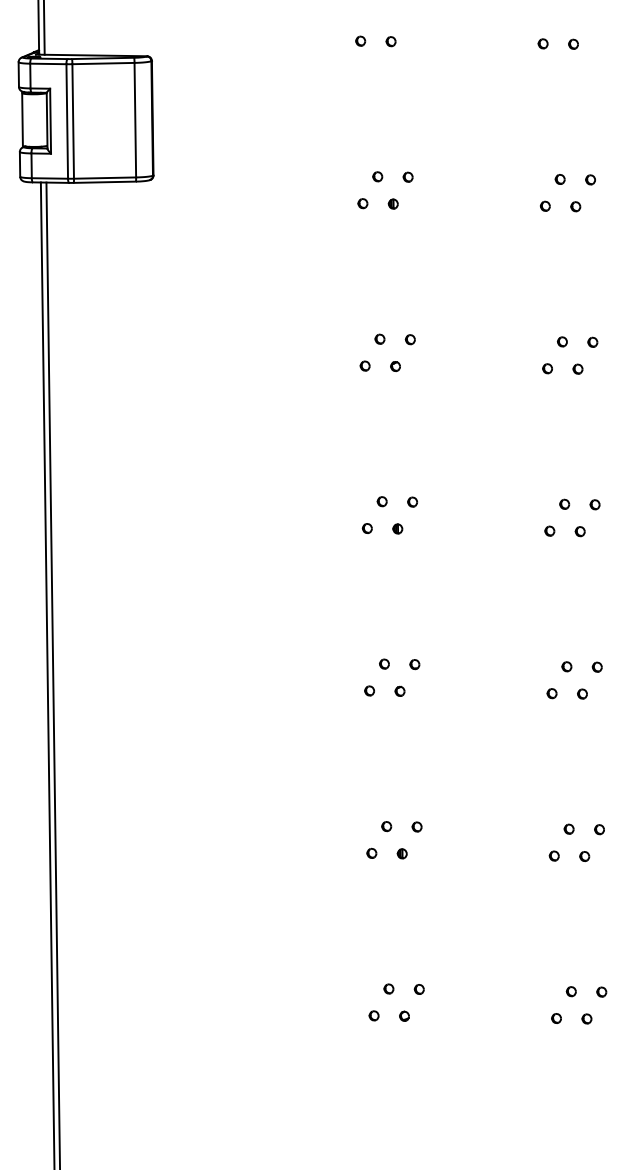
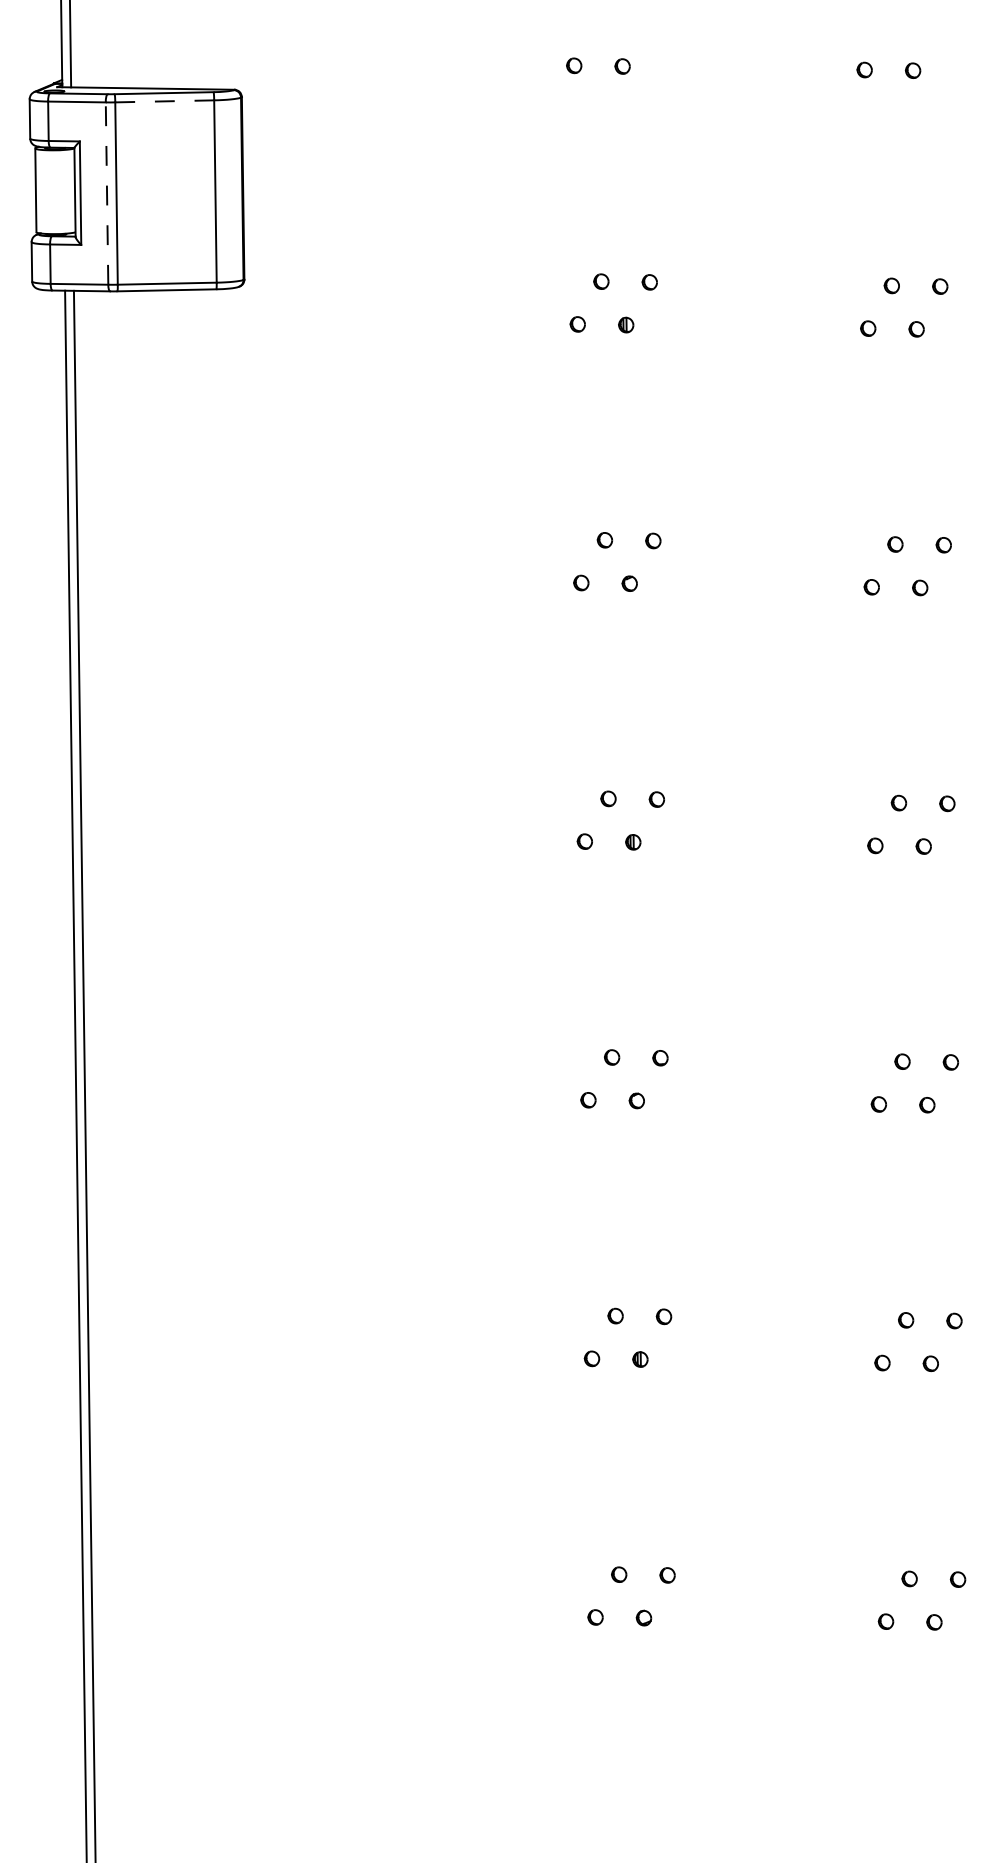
line: (103, 63) -> (164, 101), solid -> dashed
line: (67, 120) -> (107, 192), solid -> dashed

